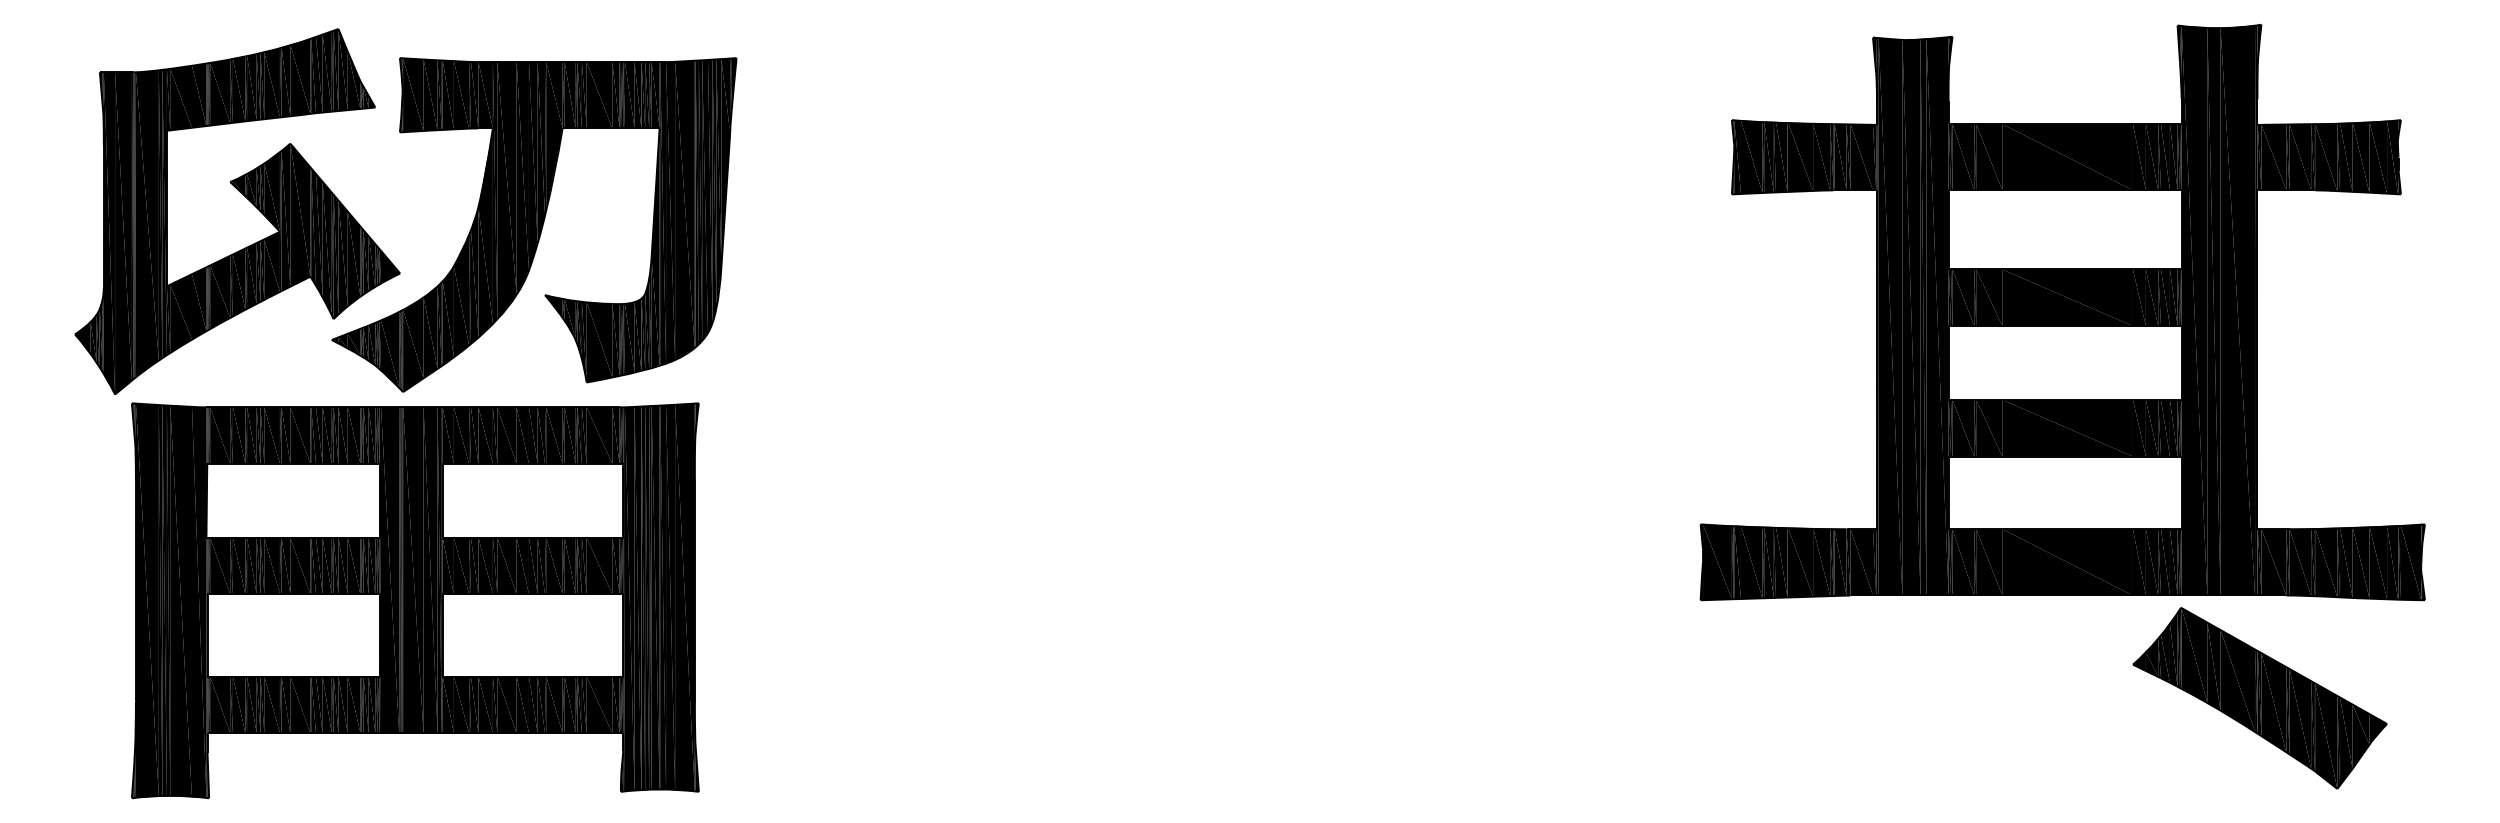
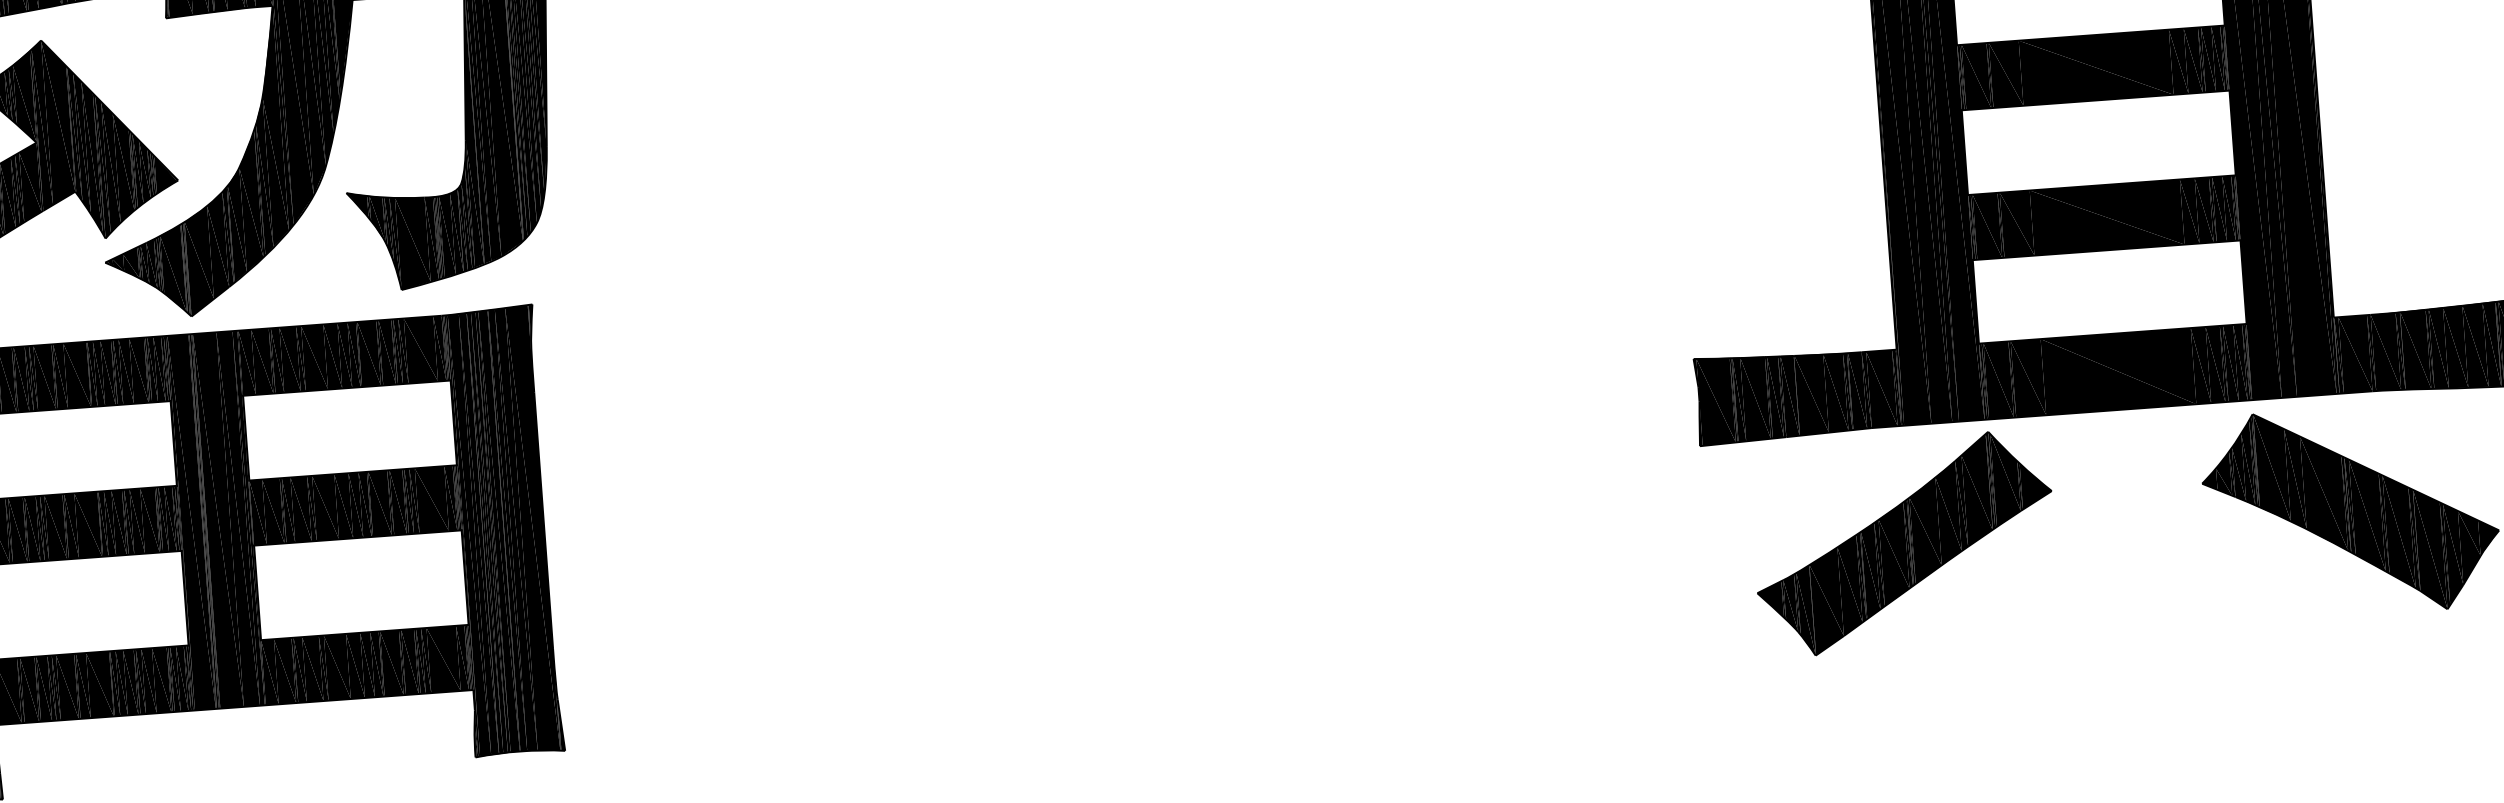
part: (1871, 697) -> (1904, 543), added

